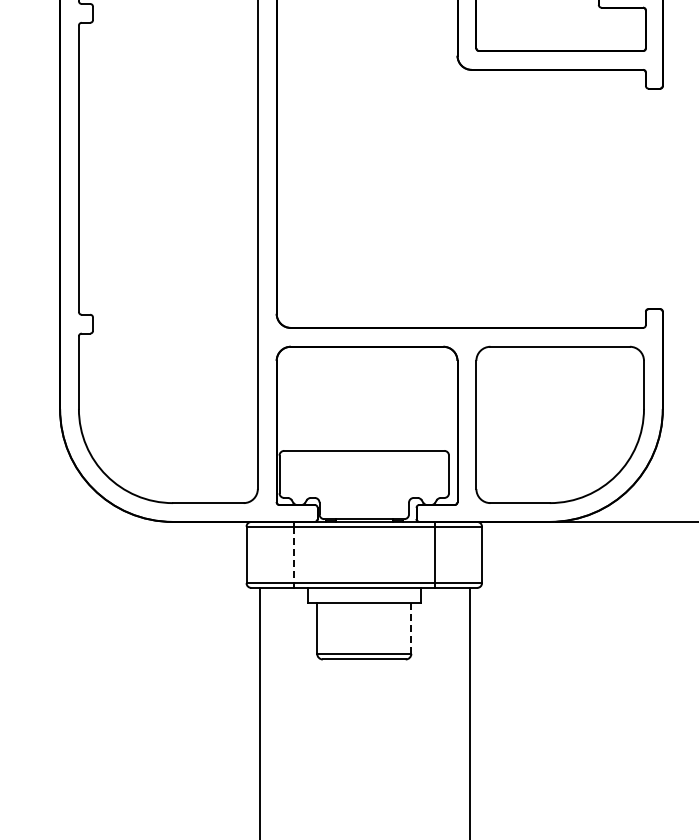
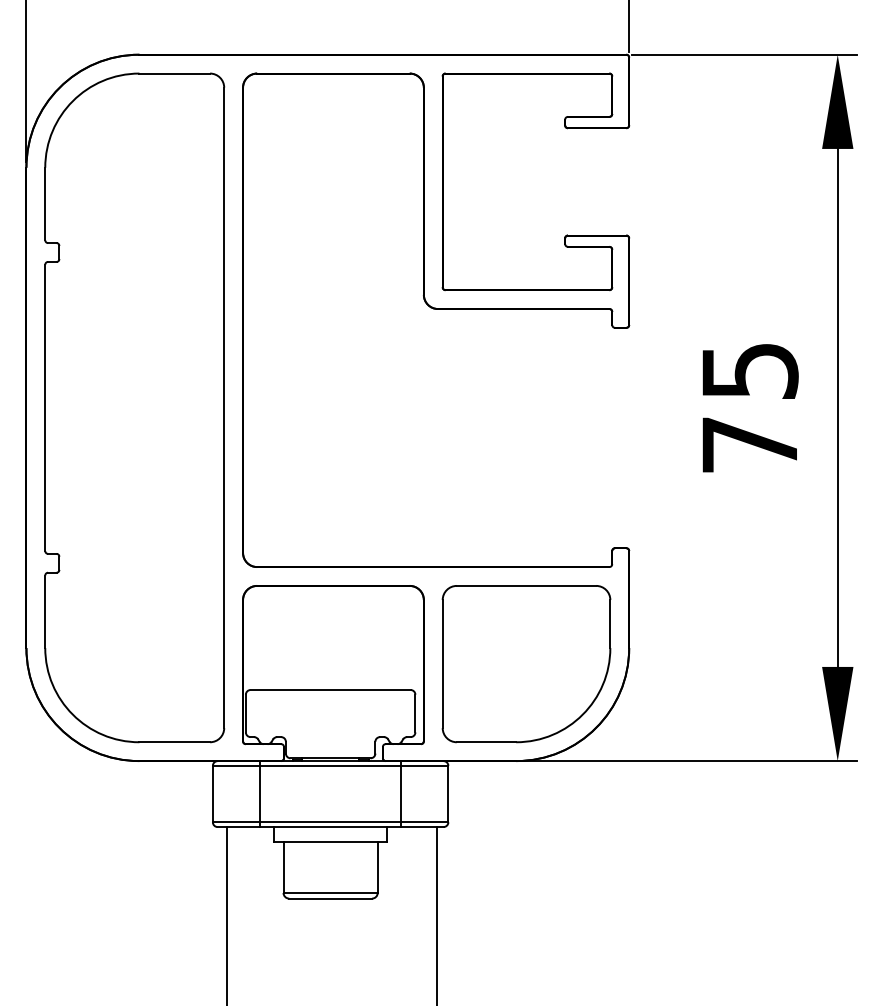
line: (294, 555) -> (260, 794), dashed -> solid
line: (411, 628) -> (377, 867), dashed -> solid

